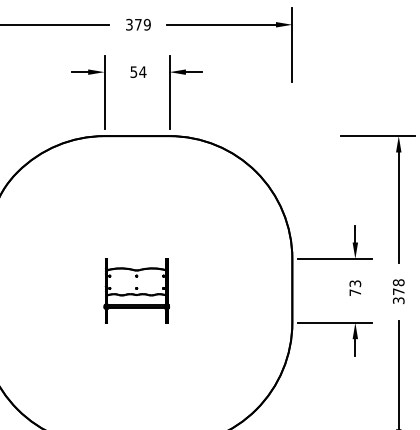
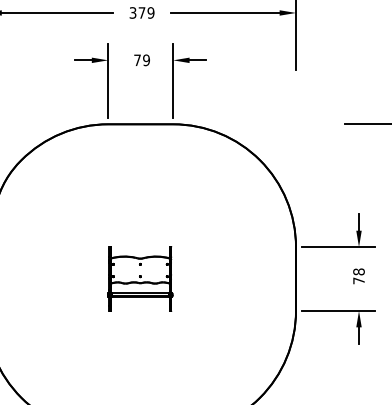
text: (138, 71) -> (142, 59), 54 -> 79
text: (355, 283) -> (359, 271), 73 -> 78

